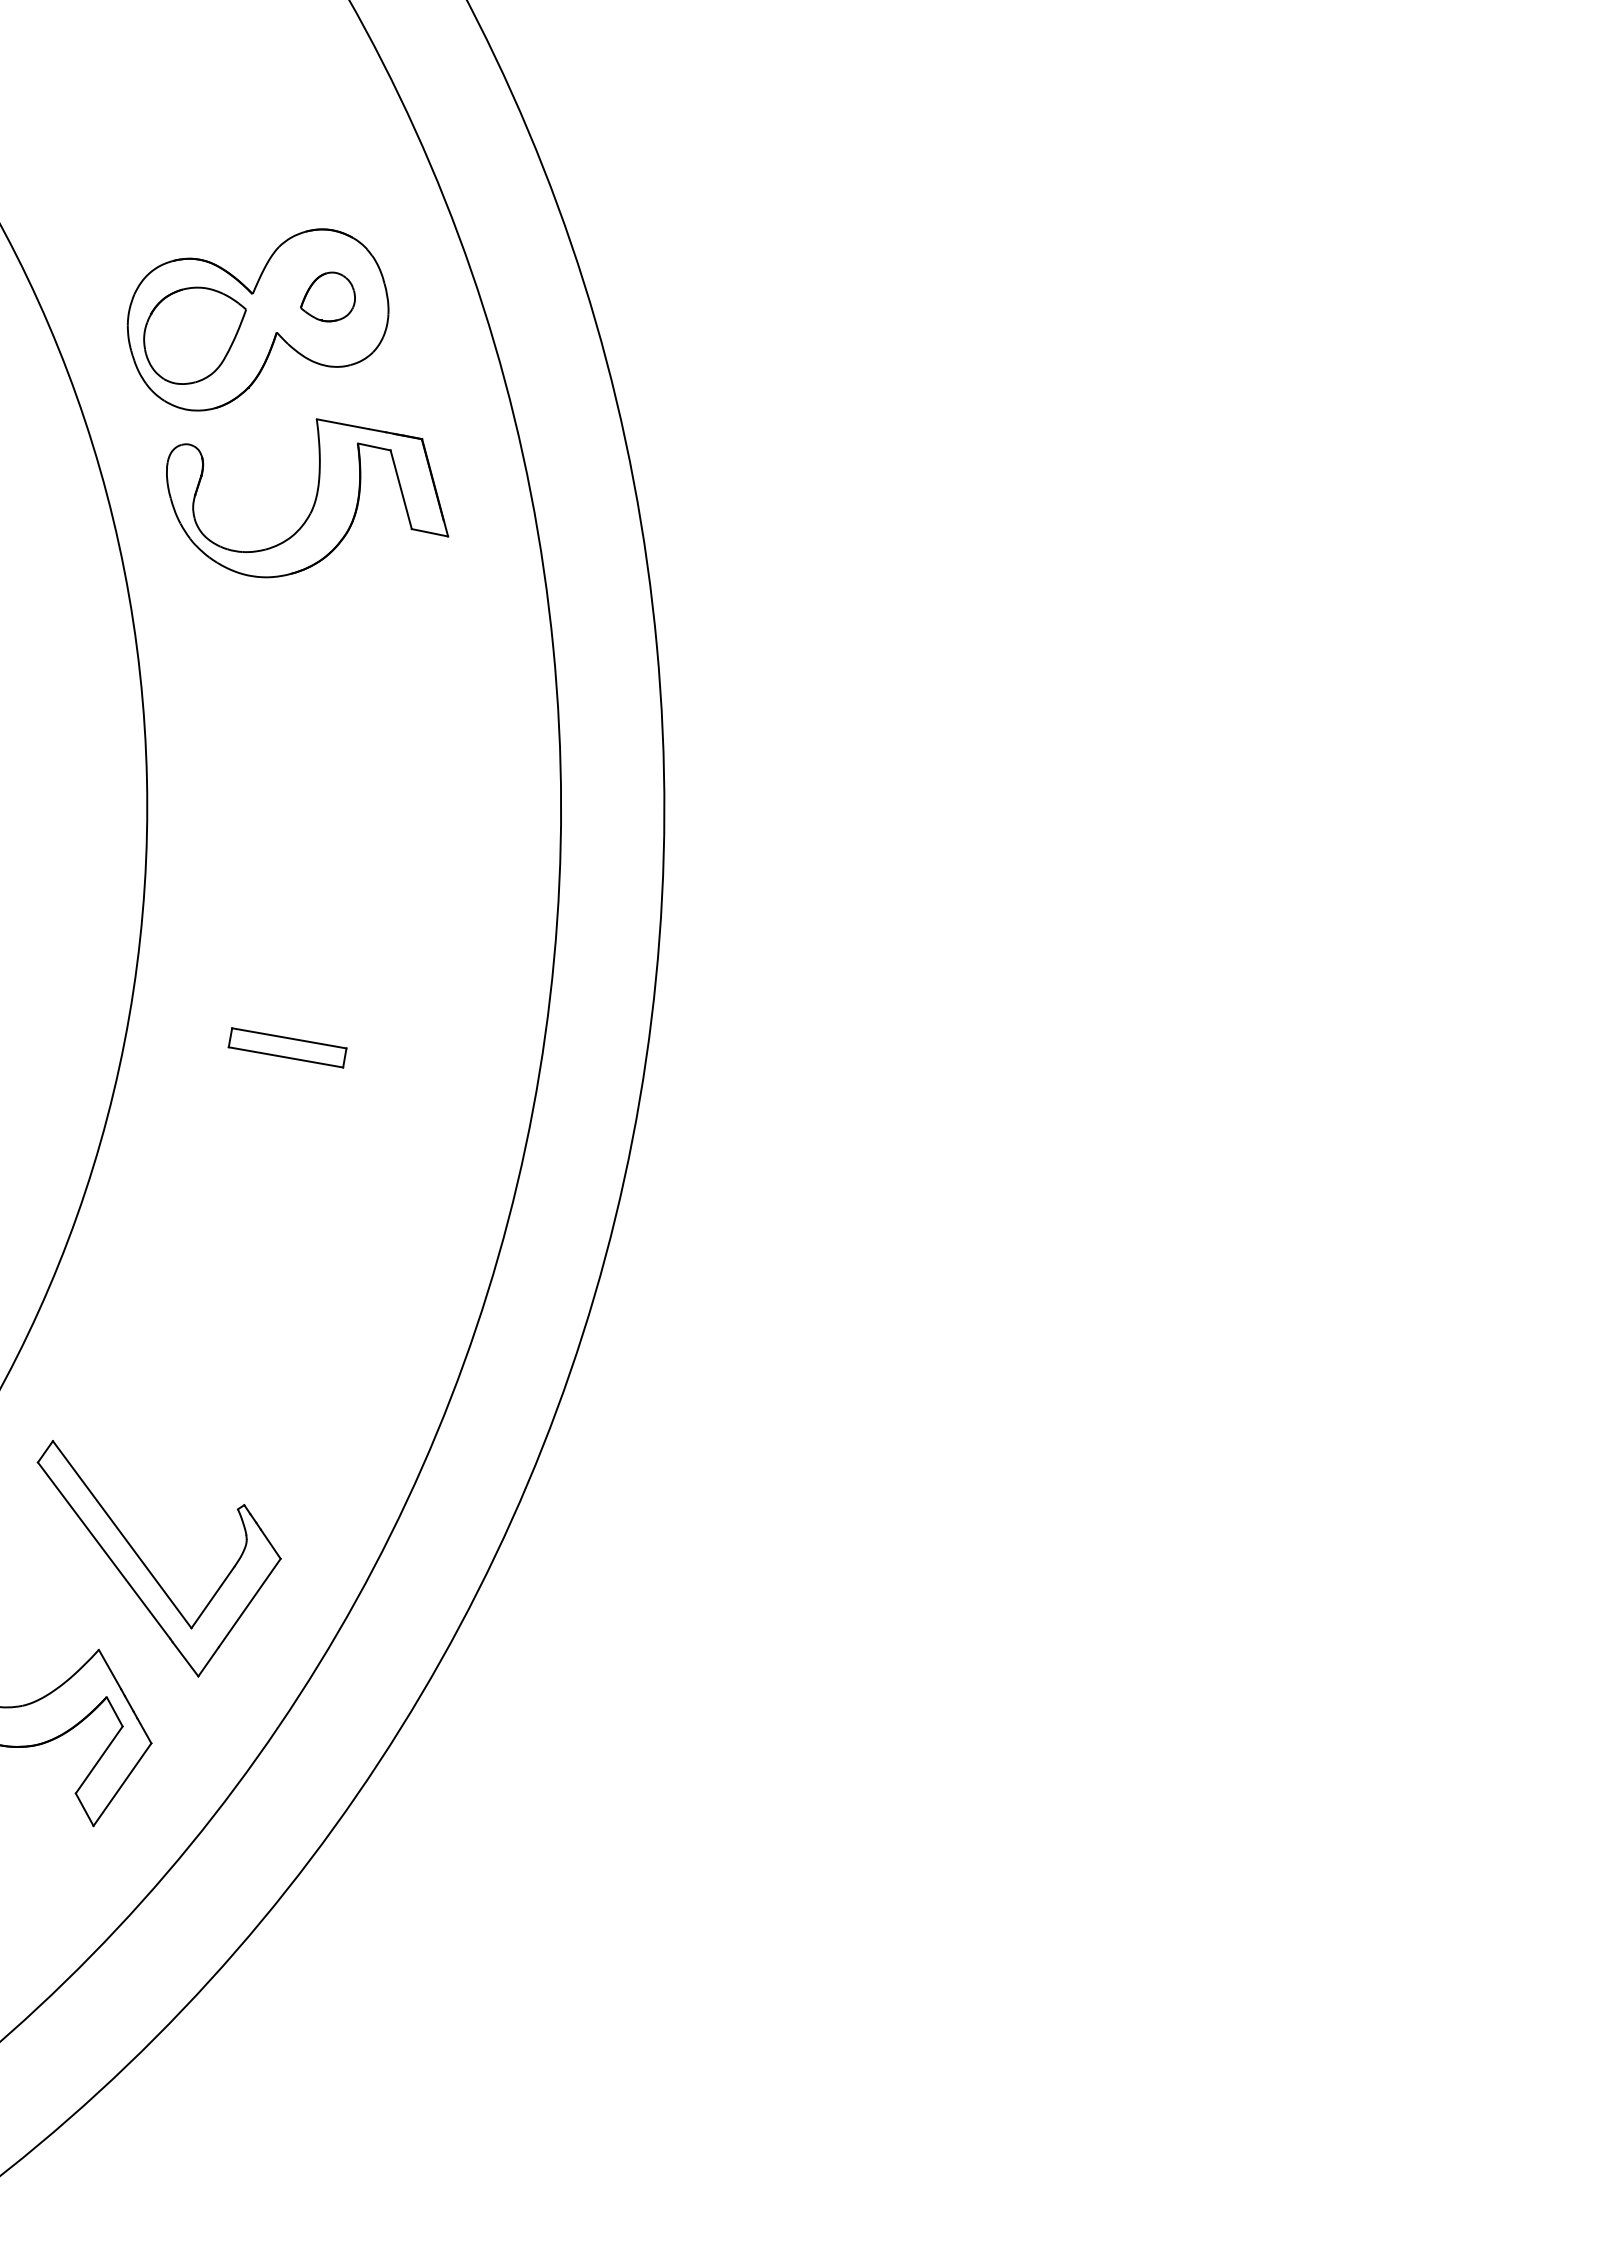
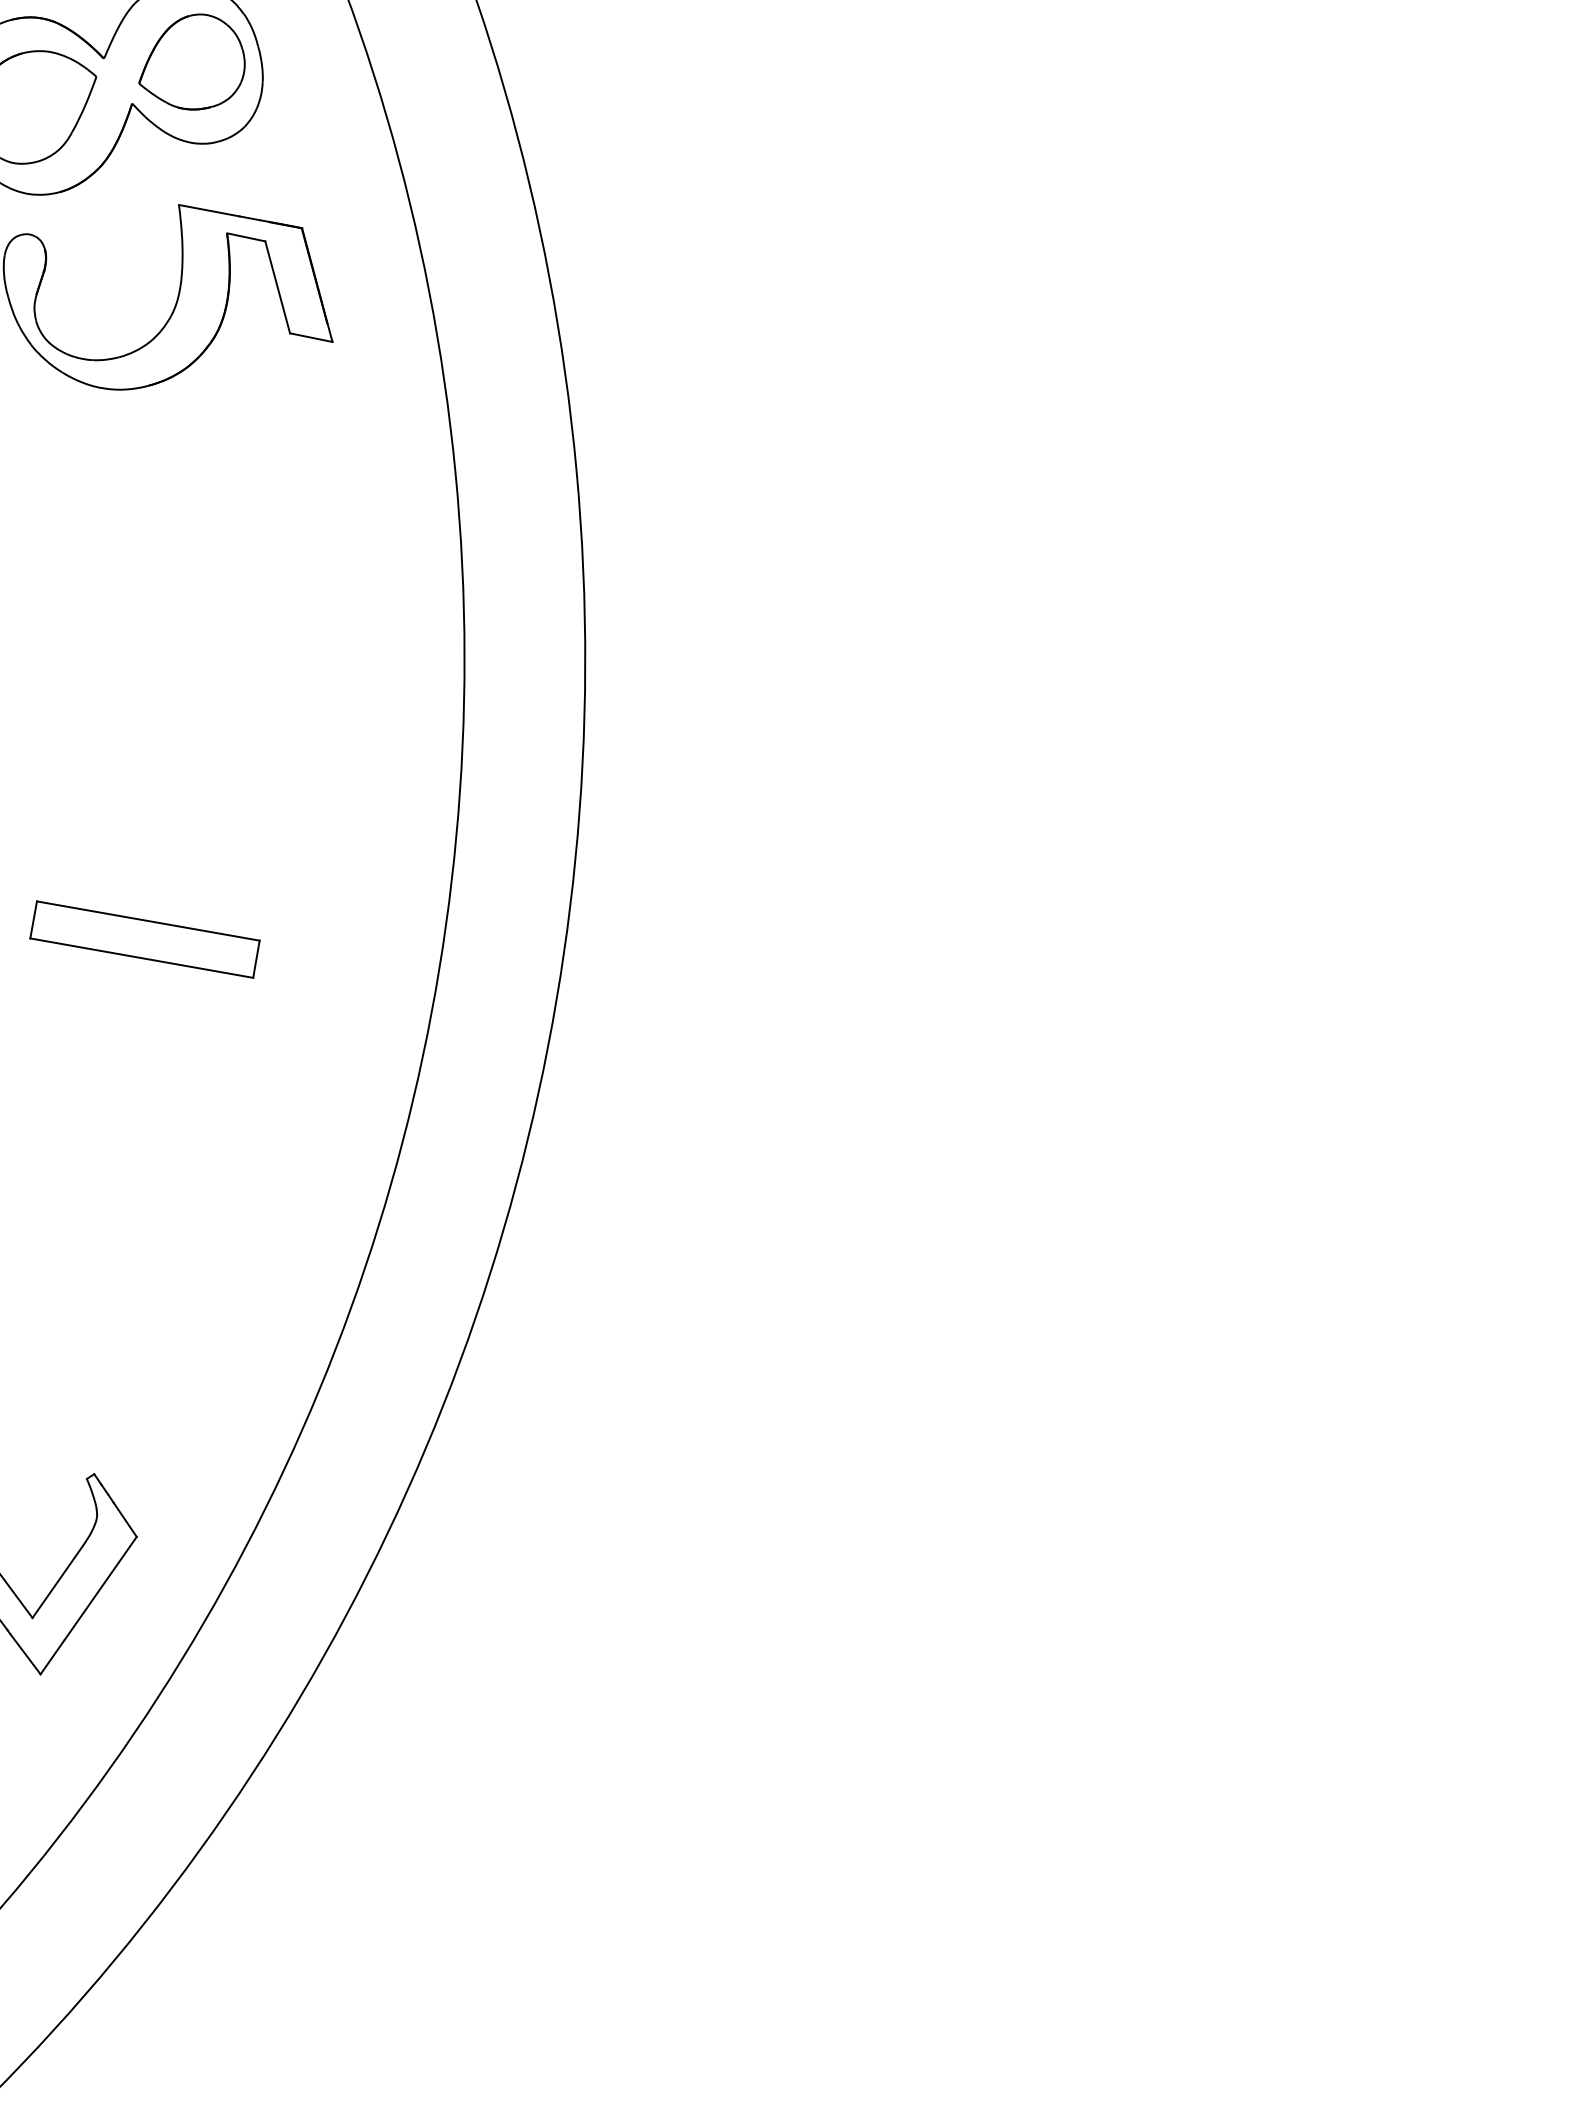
part: (327, 296) -> (191, 61), size x1.67
part: (287, 1047) -> (144, 939), size x1.67

